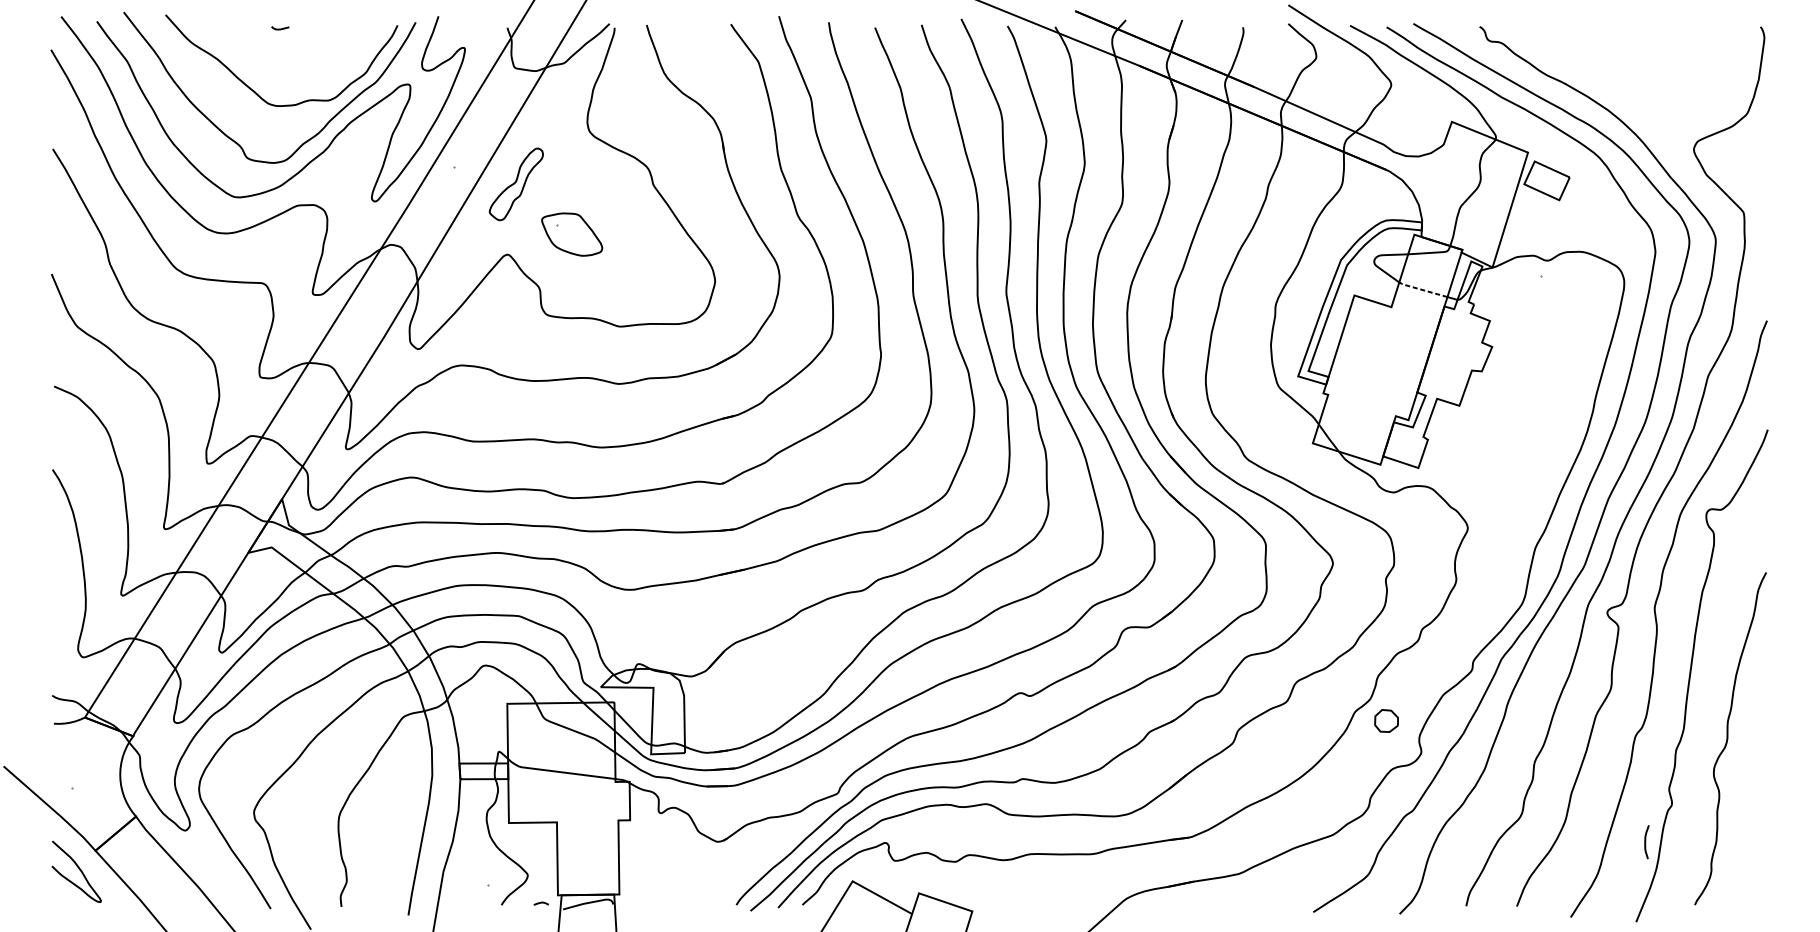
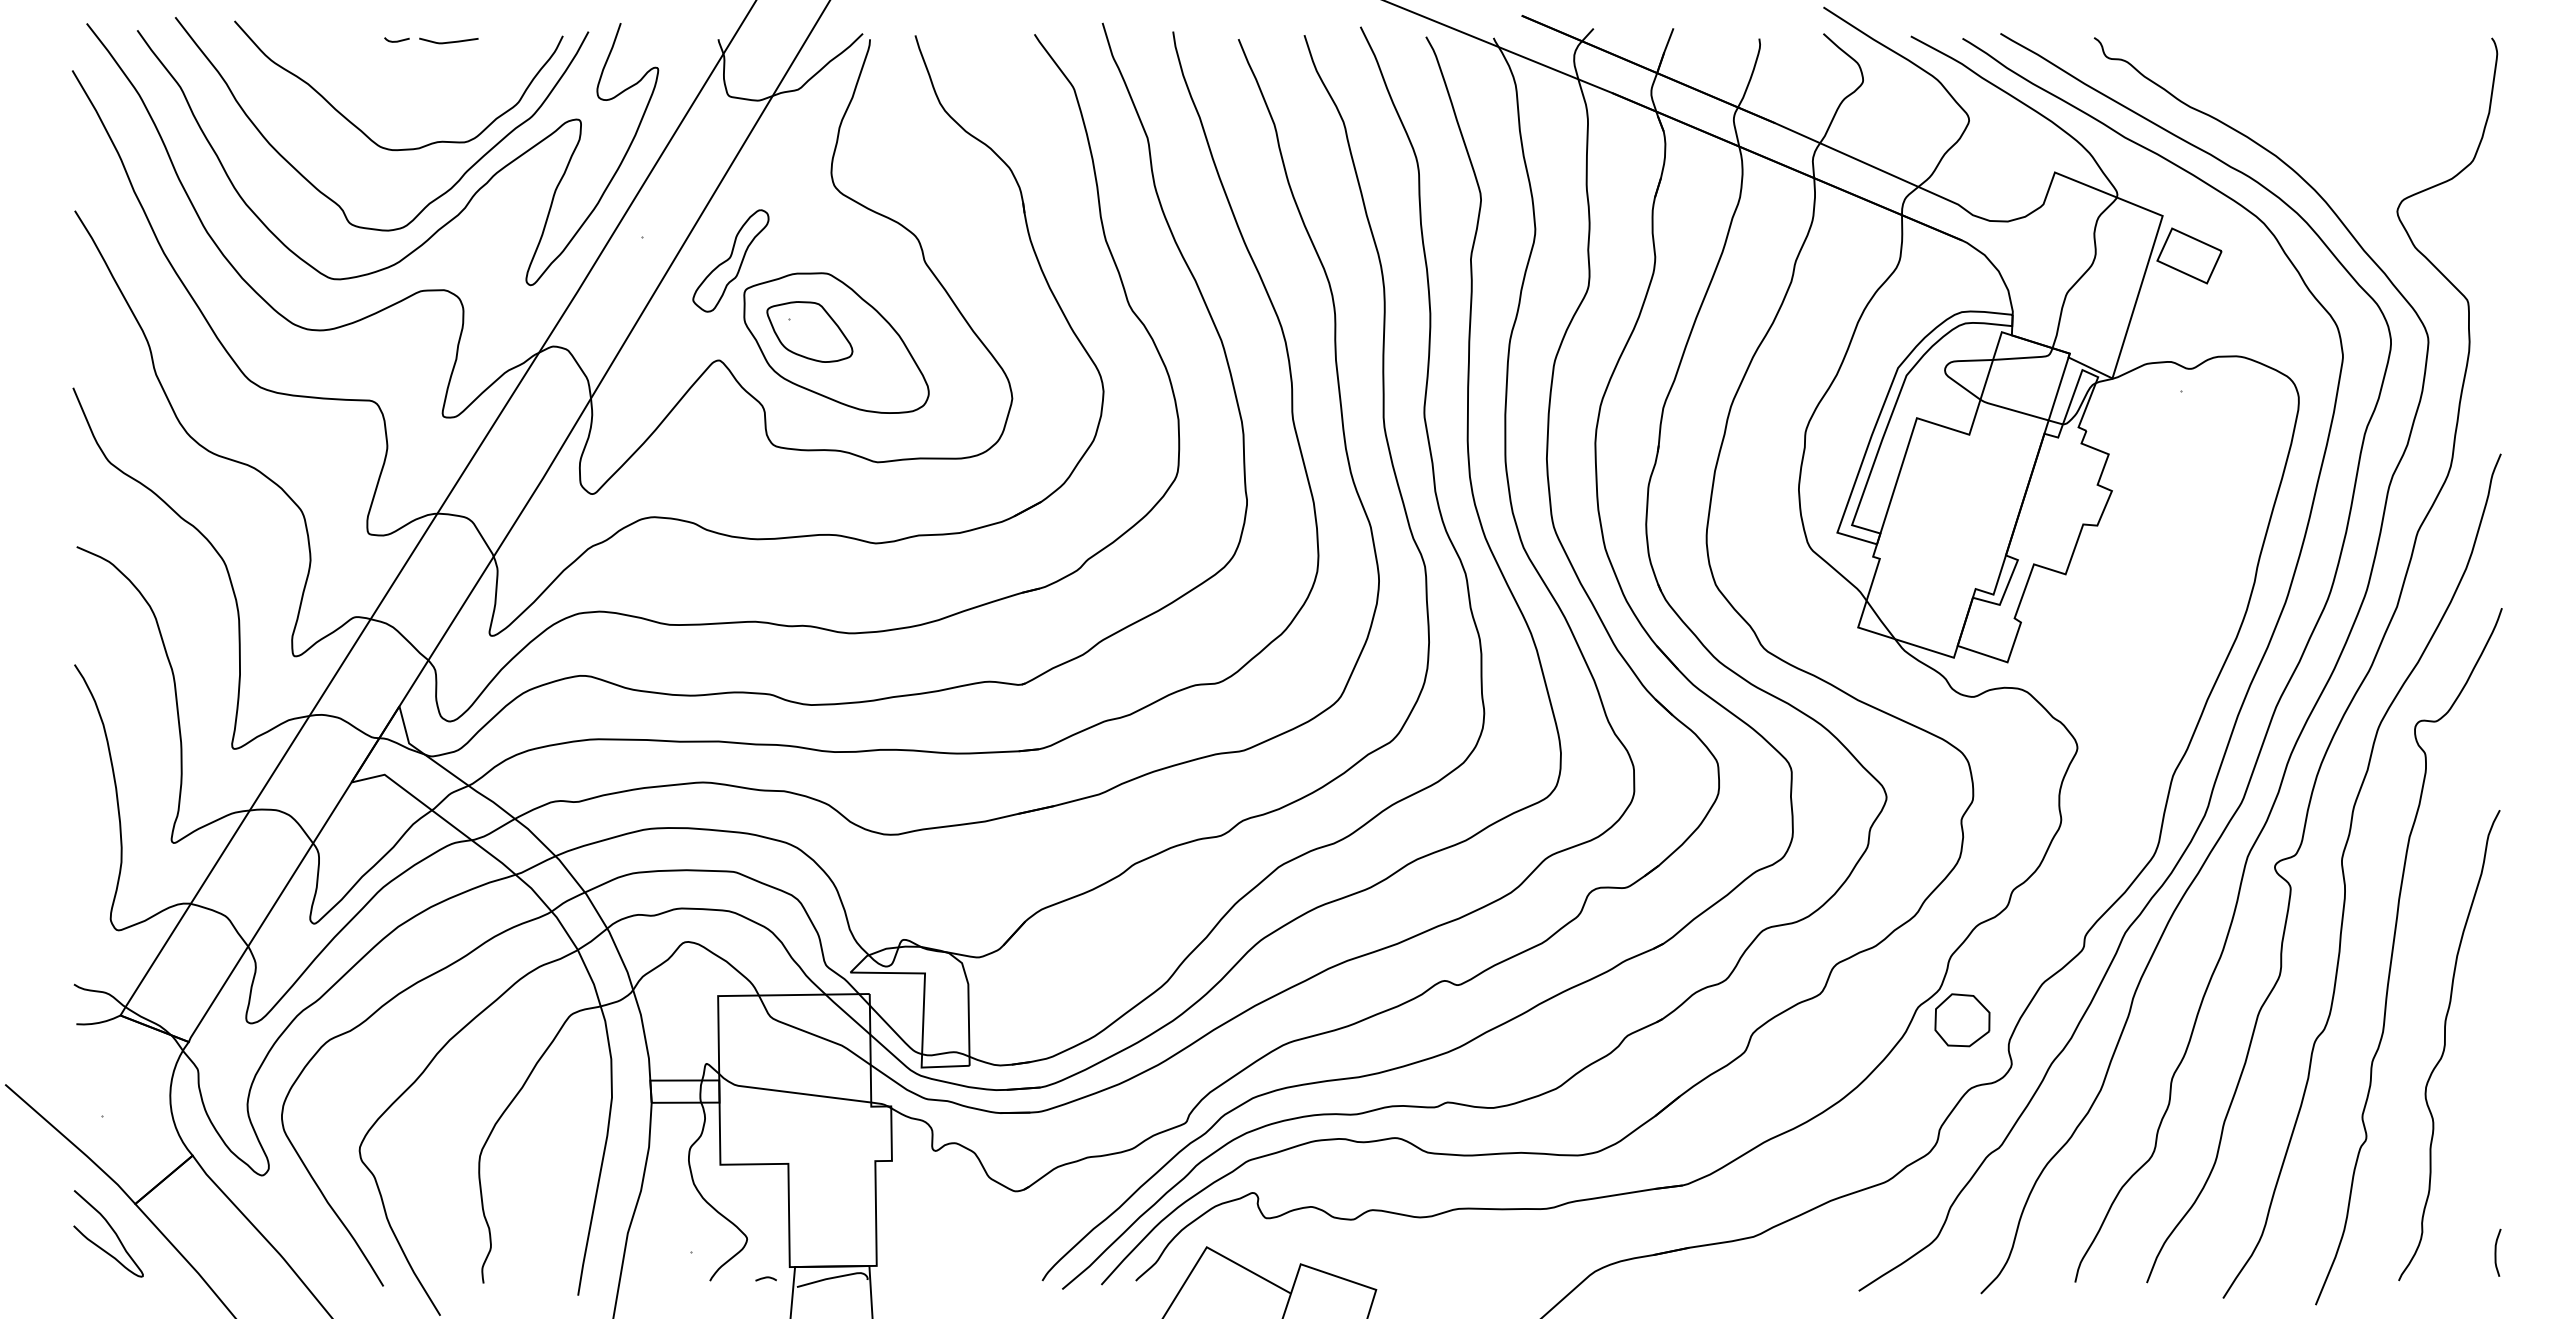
curve: (316, 29) -> (448, 41), added
part: (590, 242) -> (836, 342), added
line: (1421, 290) -> (2012, 410), dashed -> solid
part: (1386, 721) -> (1962, 1020), size x1.67
curve: (1645, 841) -> (2496, 1252), moved

